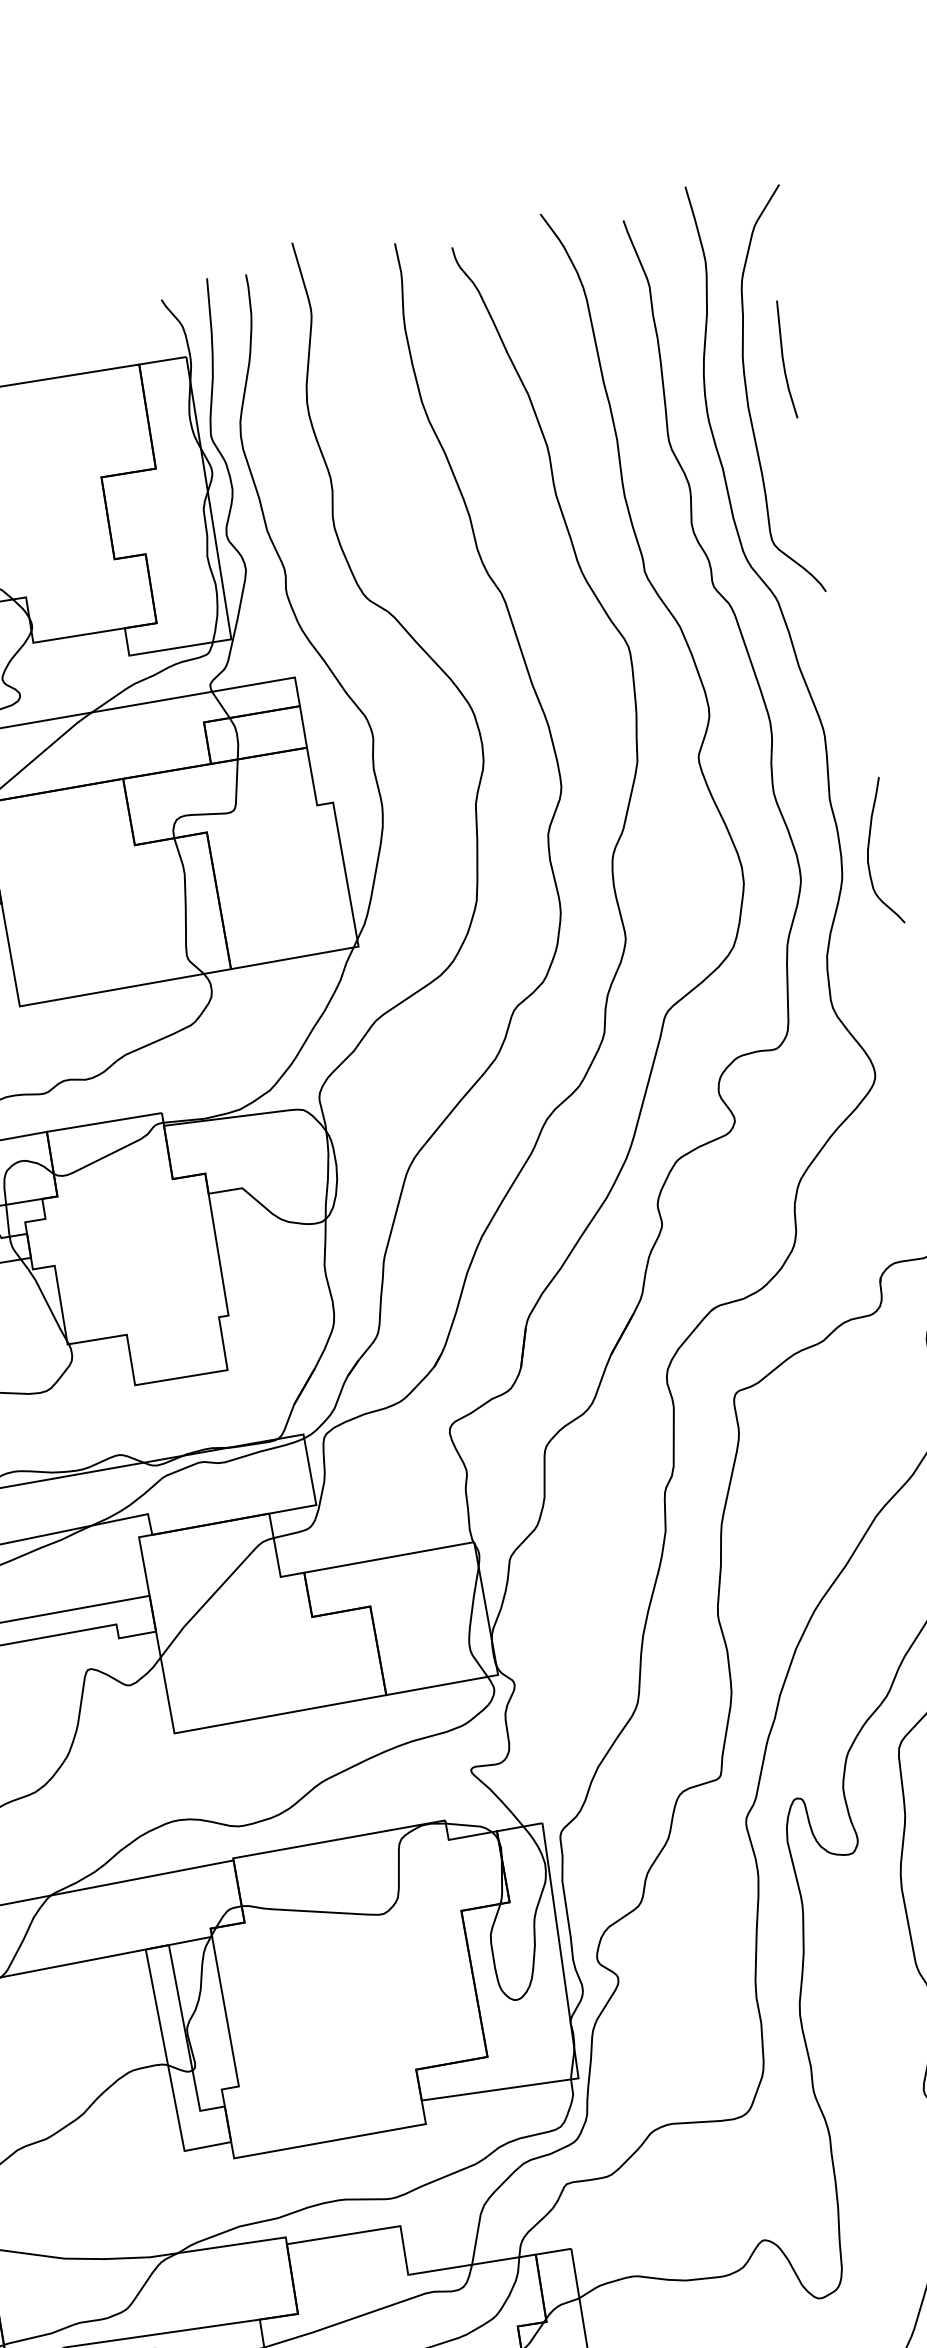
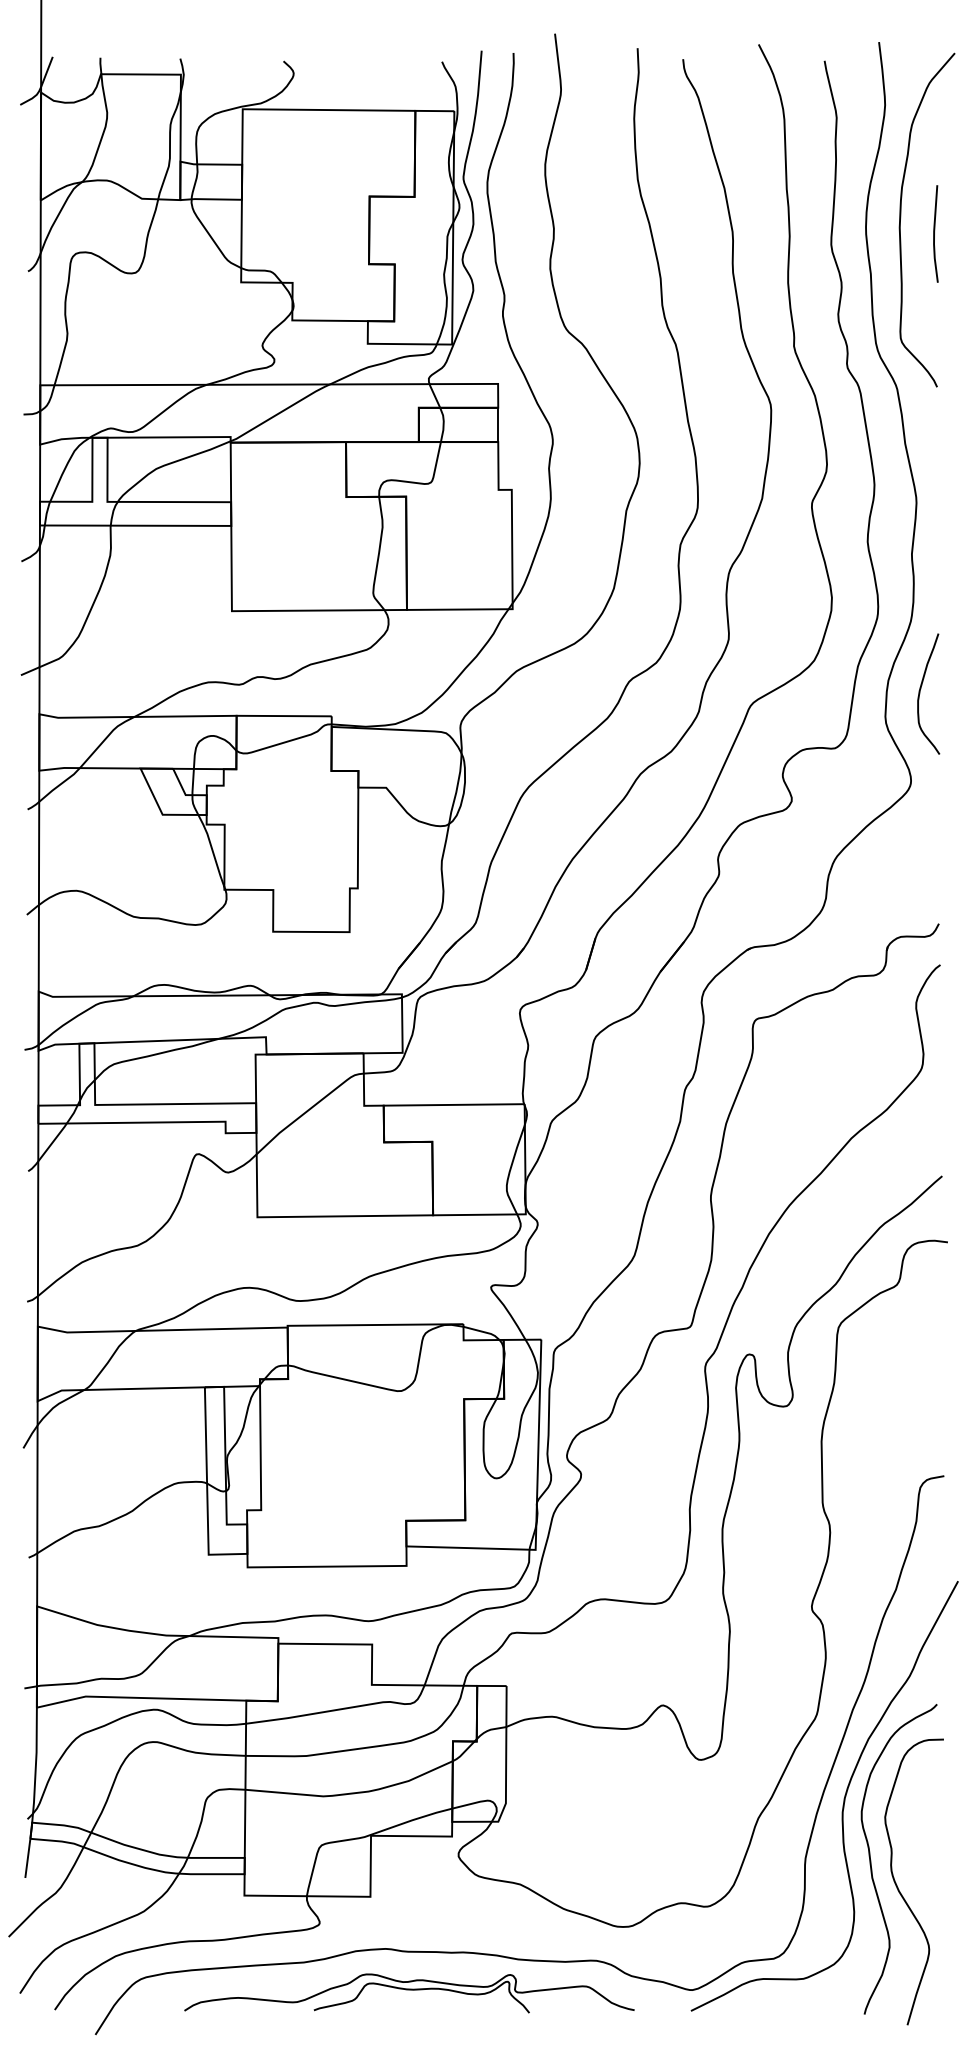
line: (783, 359) -> (934, 233), moved
curve: (869, 853) -> (920, 693), moved

